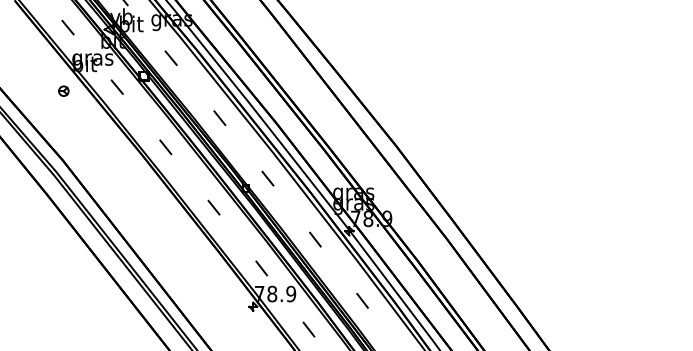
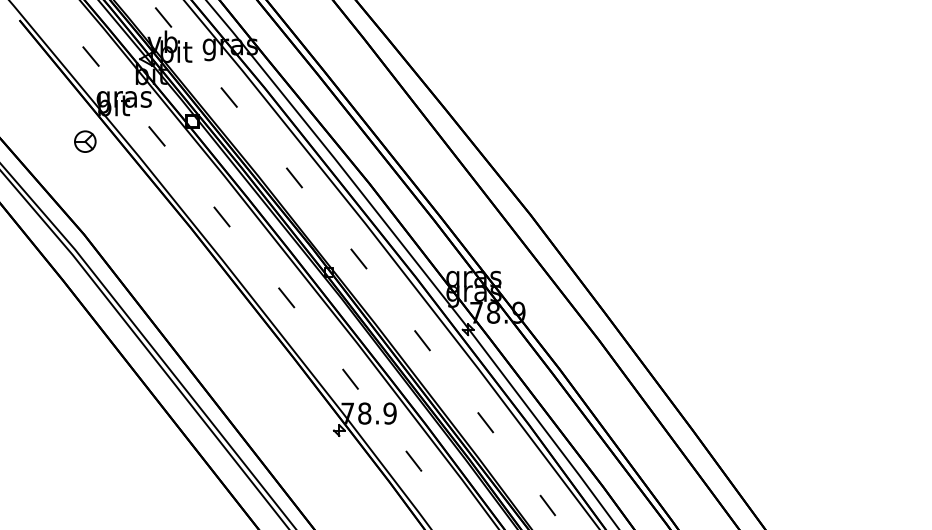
part: (63, 91) -> (85, 141), size x1.6

